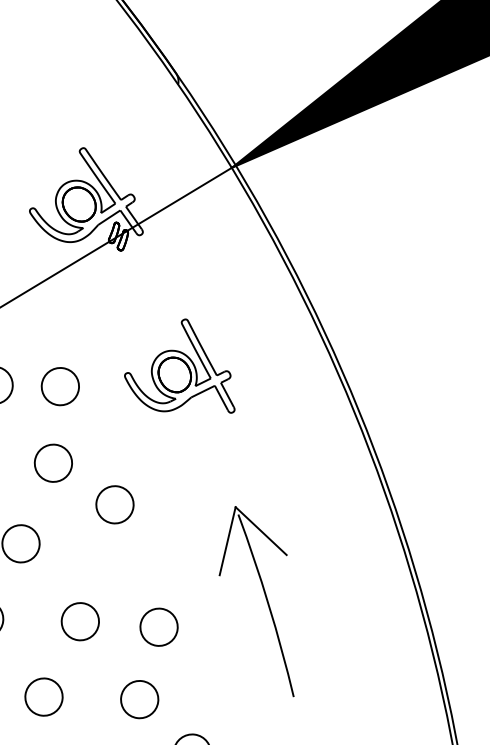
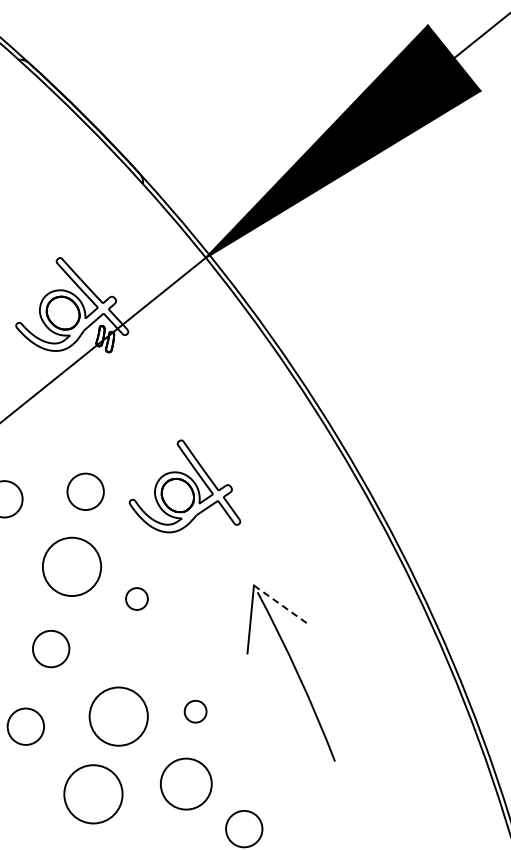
part: (182, 366) -> (184, 486), moved
circle: (60, 386) -> (85, 491), moved
circle: (52, 462) -> (71, 566), size x1.6
circle: (114, 504) -> (136, 598), size x0.6
line: (261, 531) -> (282, 605), solid -> dashed
circle: (80, 621) -> (118, 716), size x1.6
circle: (158, 627) -> (195, 711), size x0.6
circle: (44, 697) -> (93, 794), size x1.6
circle: (139, 699) -> (186, 784), size x1.4

